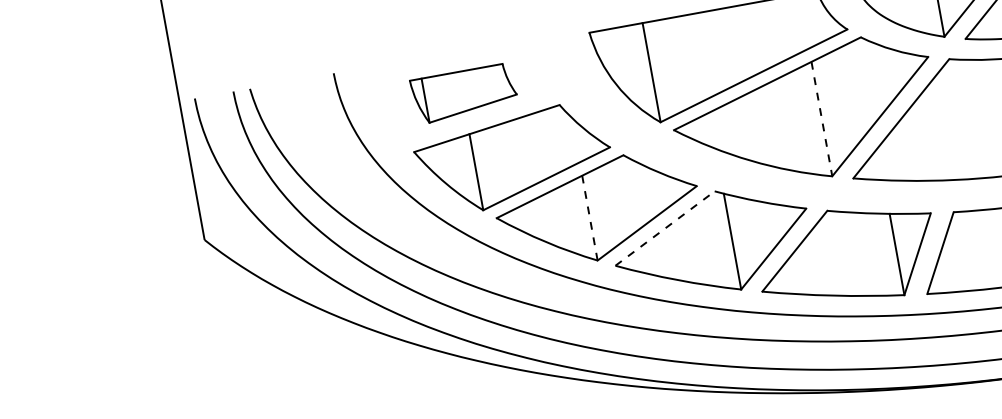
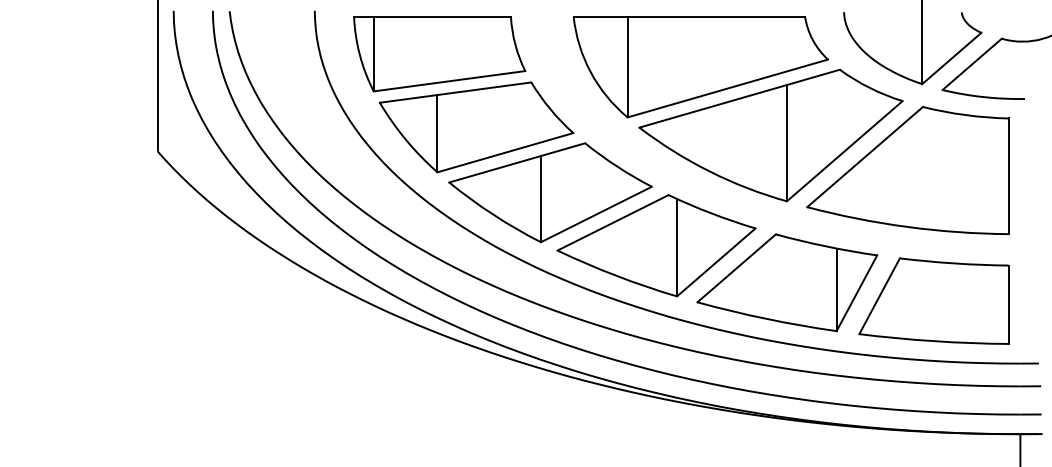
part: (464, 93) -> (439, 54), size x1.67
line: (821, 119) -> (786, 143), dashed -> solid
line: (589, 218) -> (540, 199), dashed -> solid
line: (665, 228) -> (613, 222), dashed -> solid

